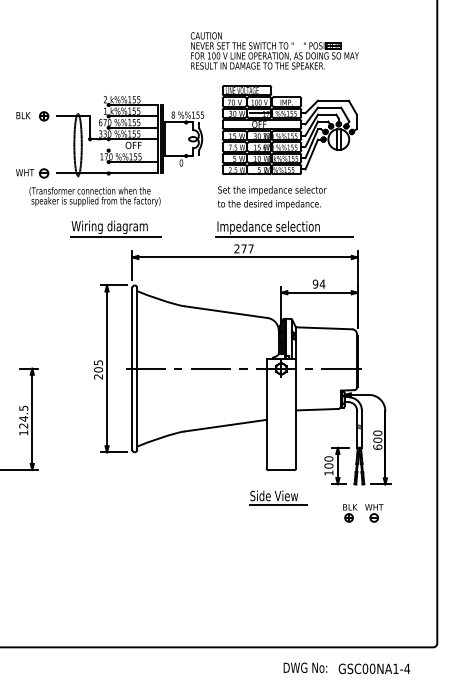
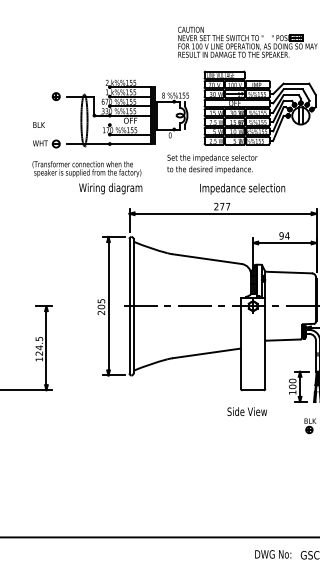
text: (23, 115) -> (39, 124), moved
text: (94, 196) -> (86, 168), moved
text: (271, 197) -> (211, 163), moved
line: (116, 236) -> (116, 196), removed
line: (284, 237) -> (255, 197), removed
line: (278, 505) -> (250, 419), removed

